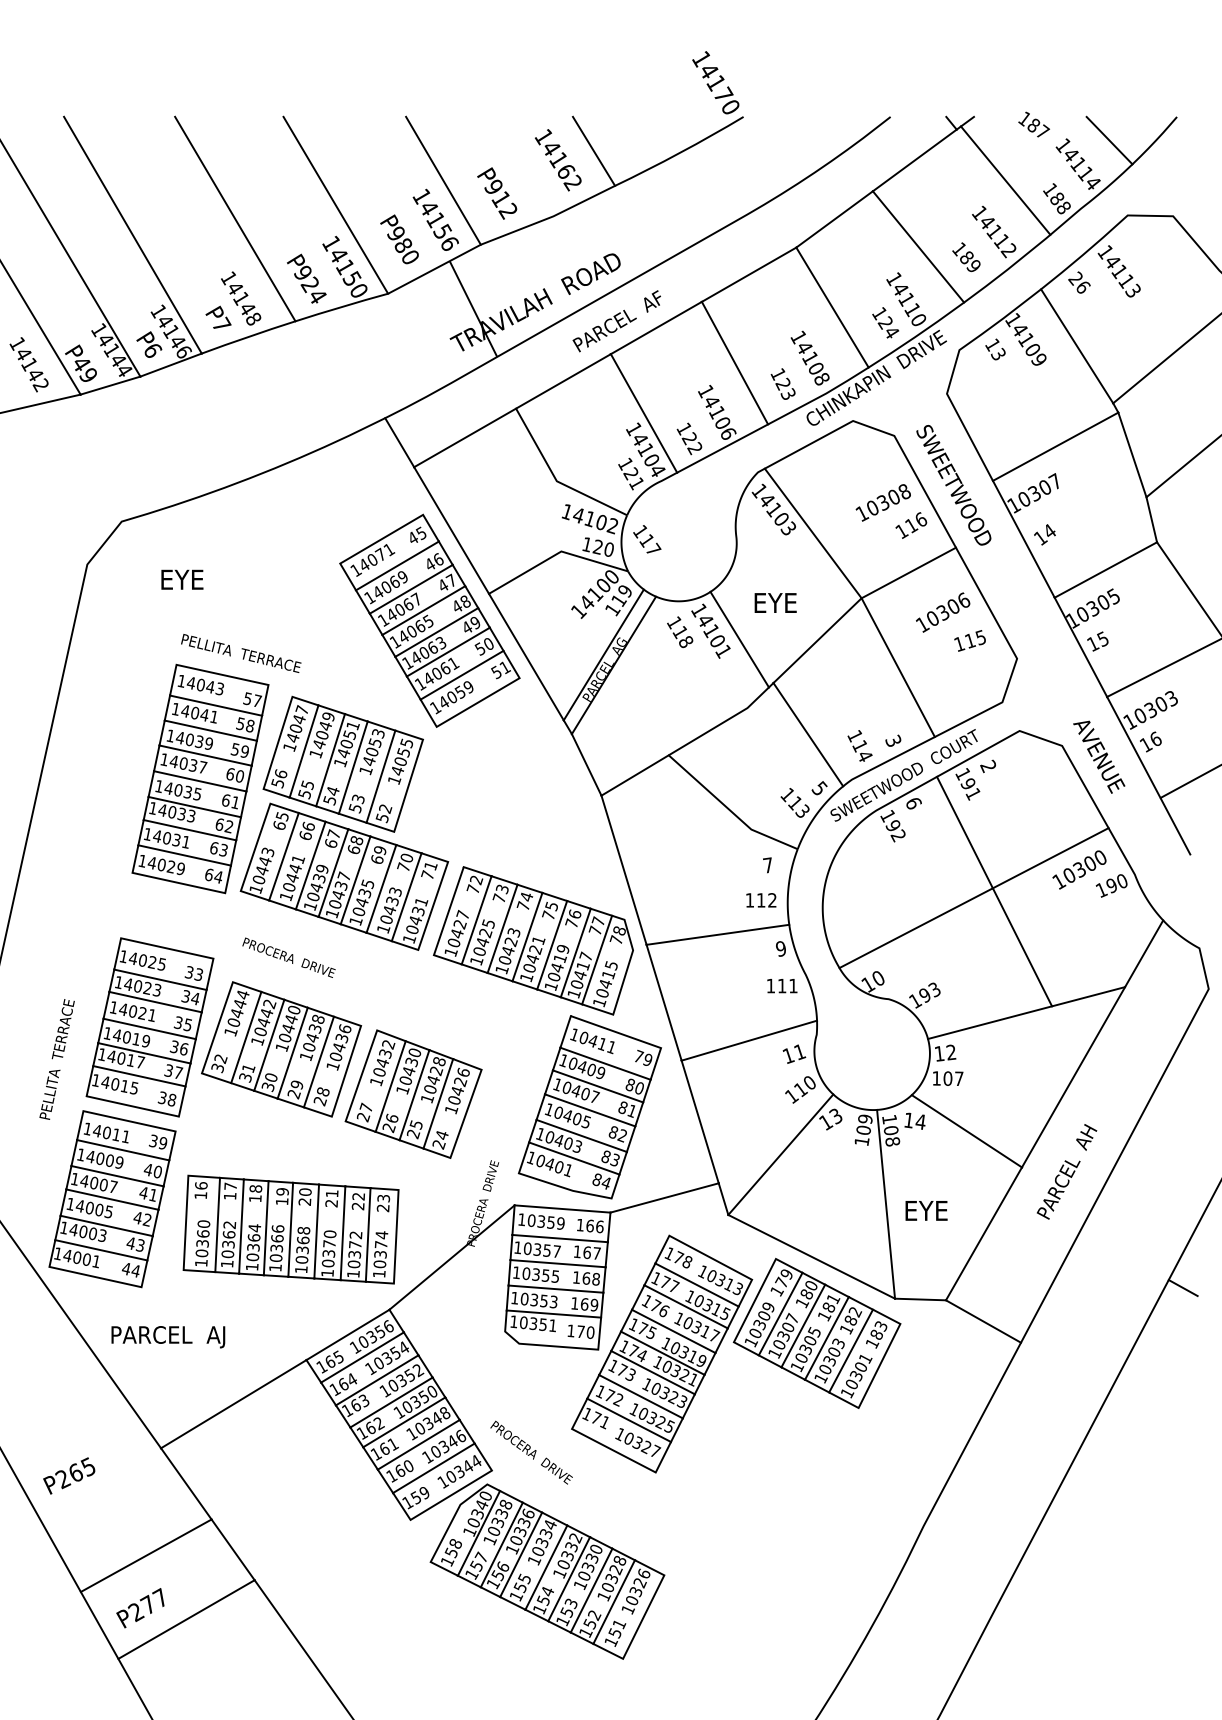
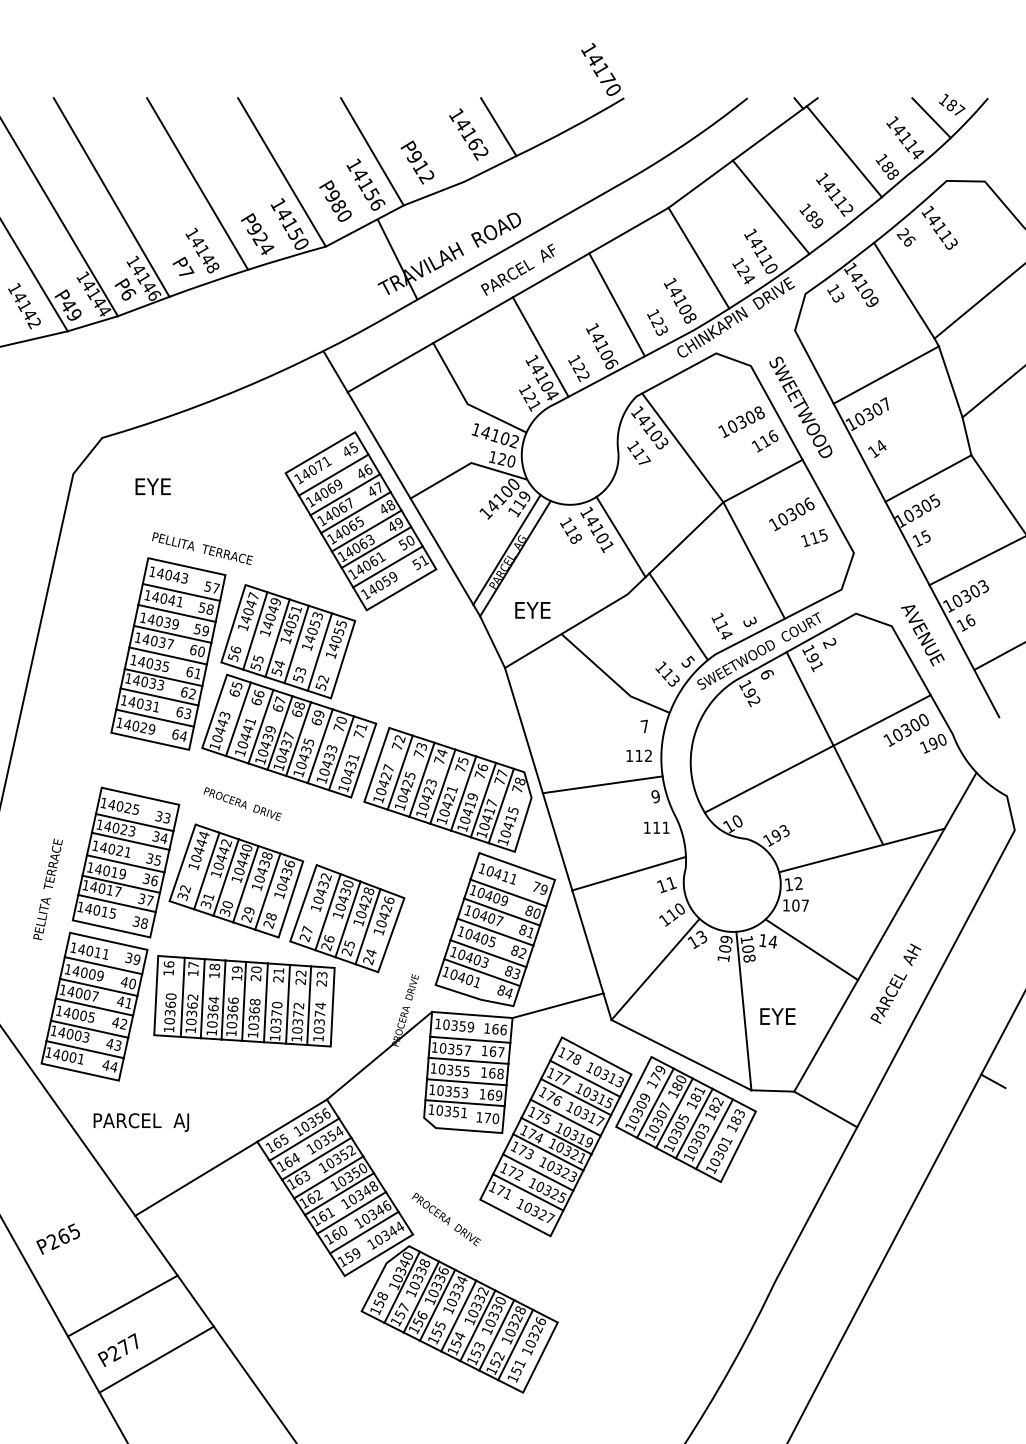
text: (1033, 124) -> (951, 104), moved
text: (647, 539) -> (639, 452), moved
text: (775, 602) -> (532, 609), moved
part: (290, 1229) -> (243, 1001), moved

